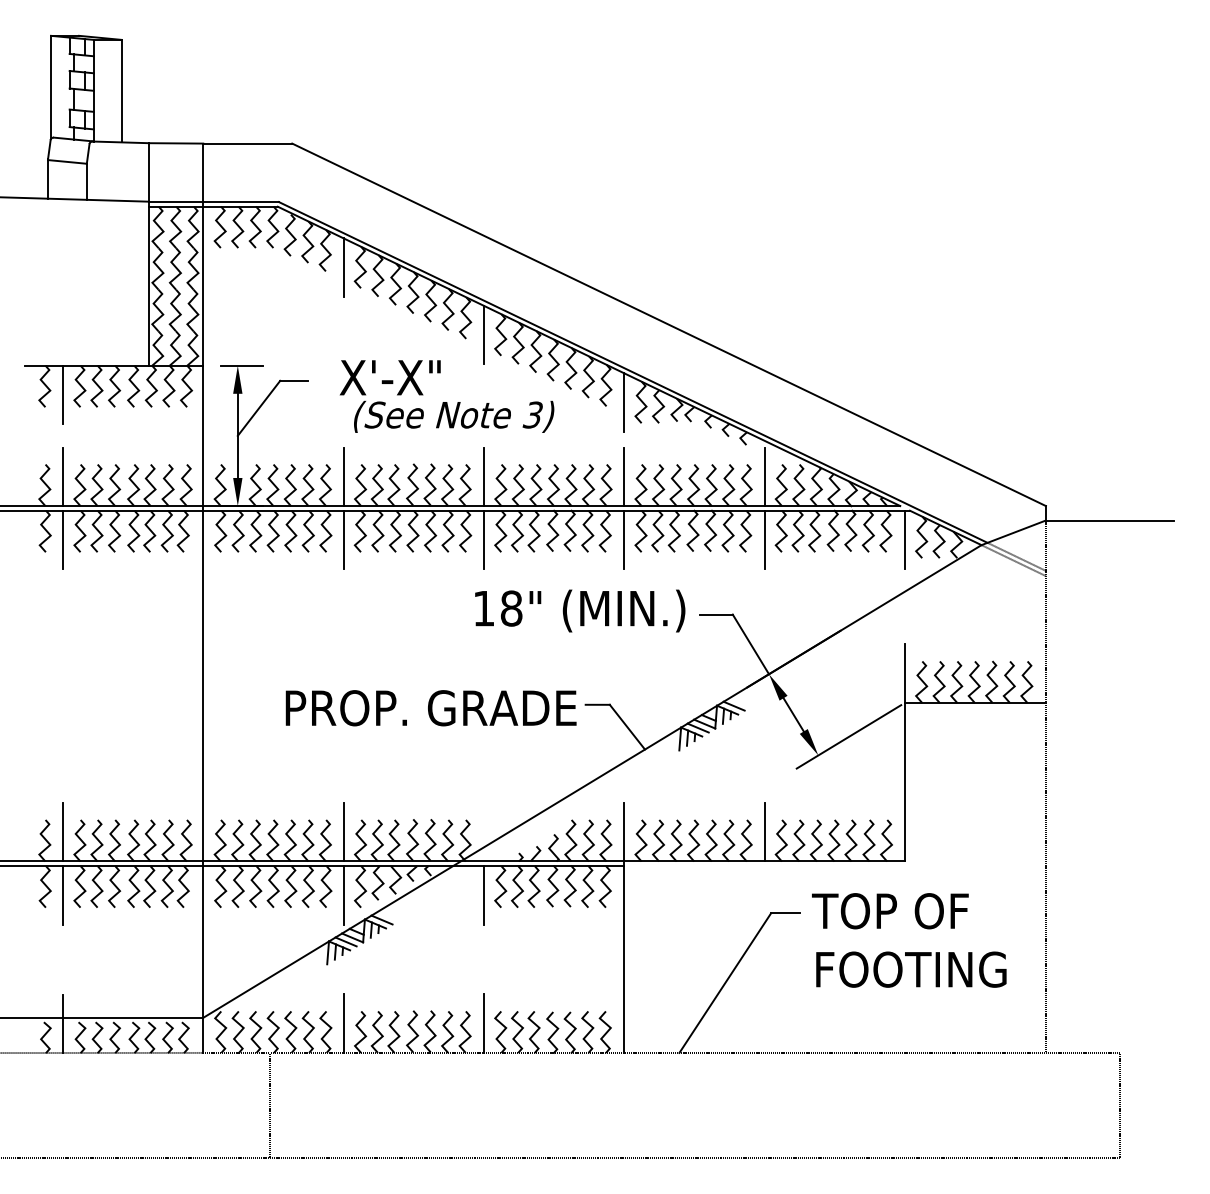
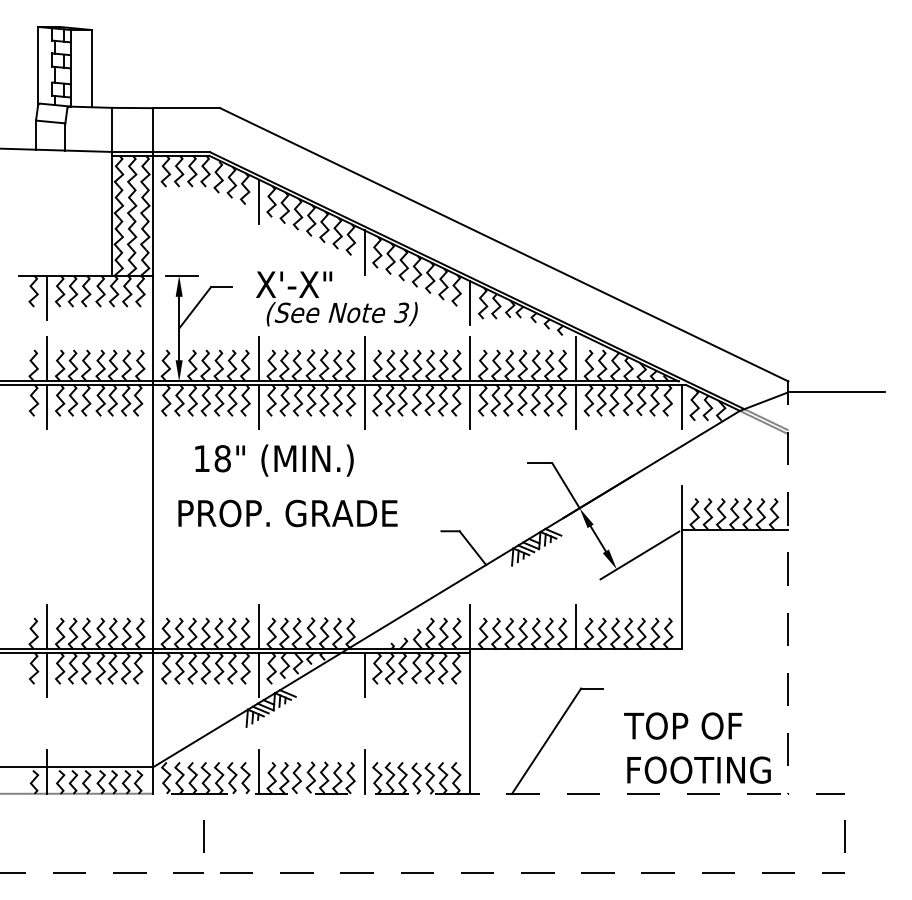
text: (580, 610) -> (274, 460), moved
text: (430, 708) -> (287, 513), moved
text: (909, 940) -> (697, 748), moved

